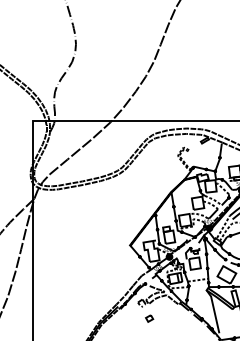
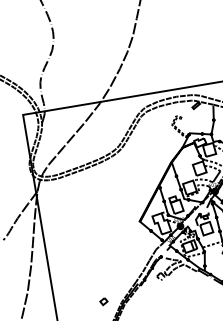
part: (149, 318) -> (103, 301), moved

